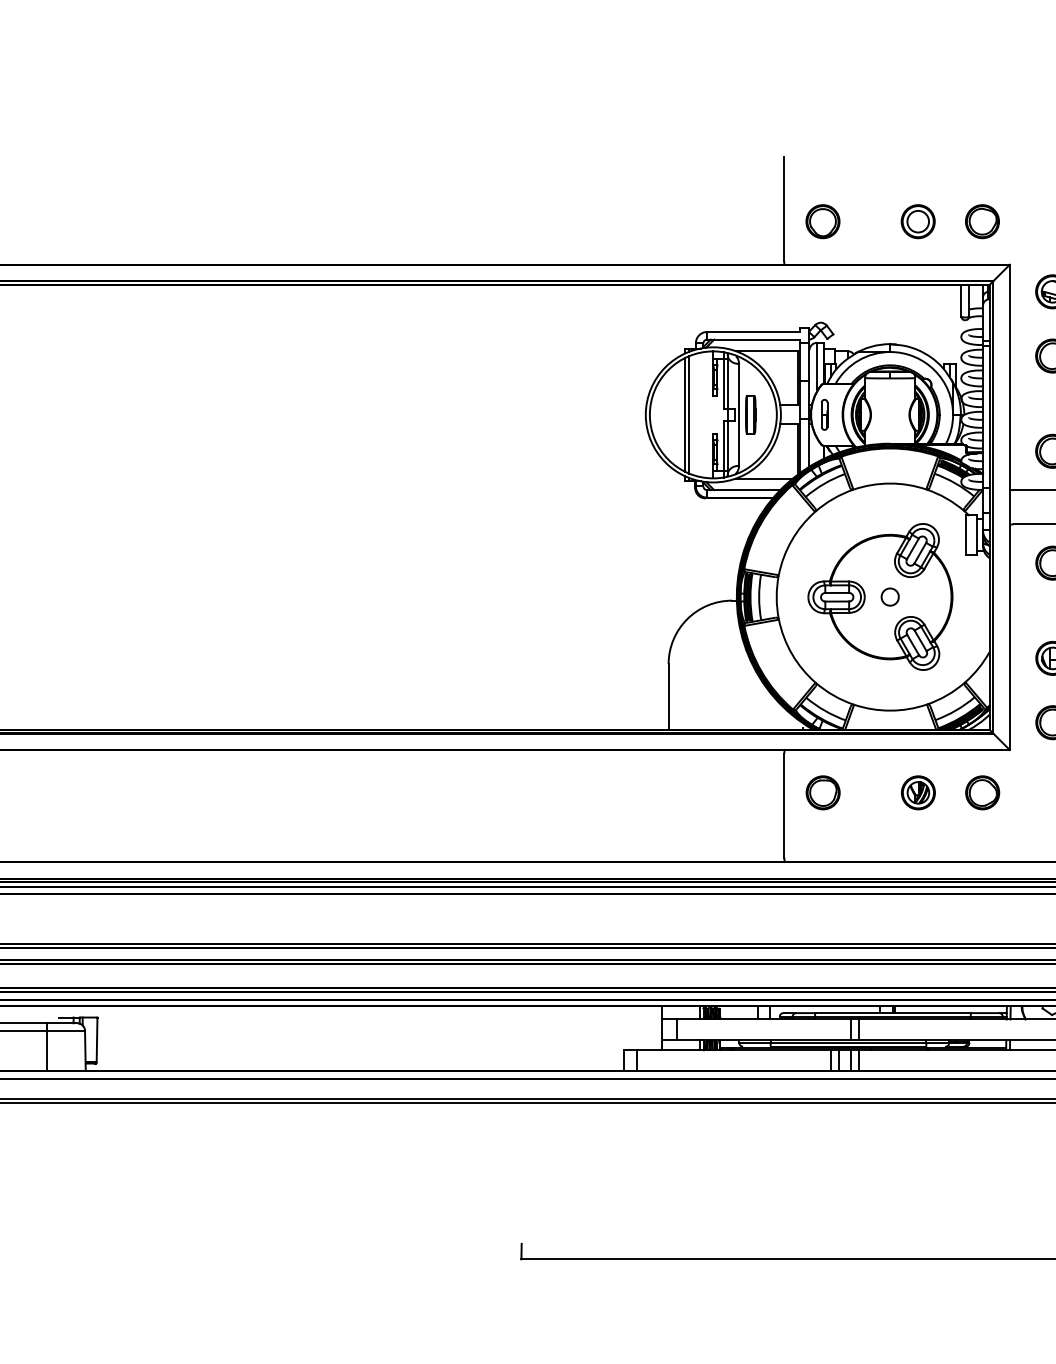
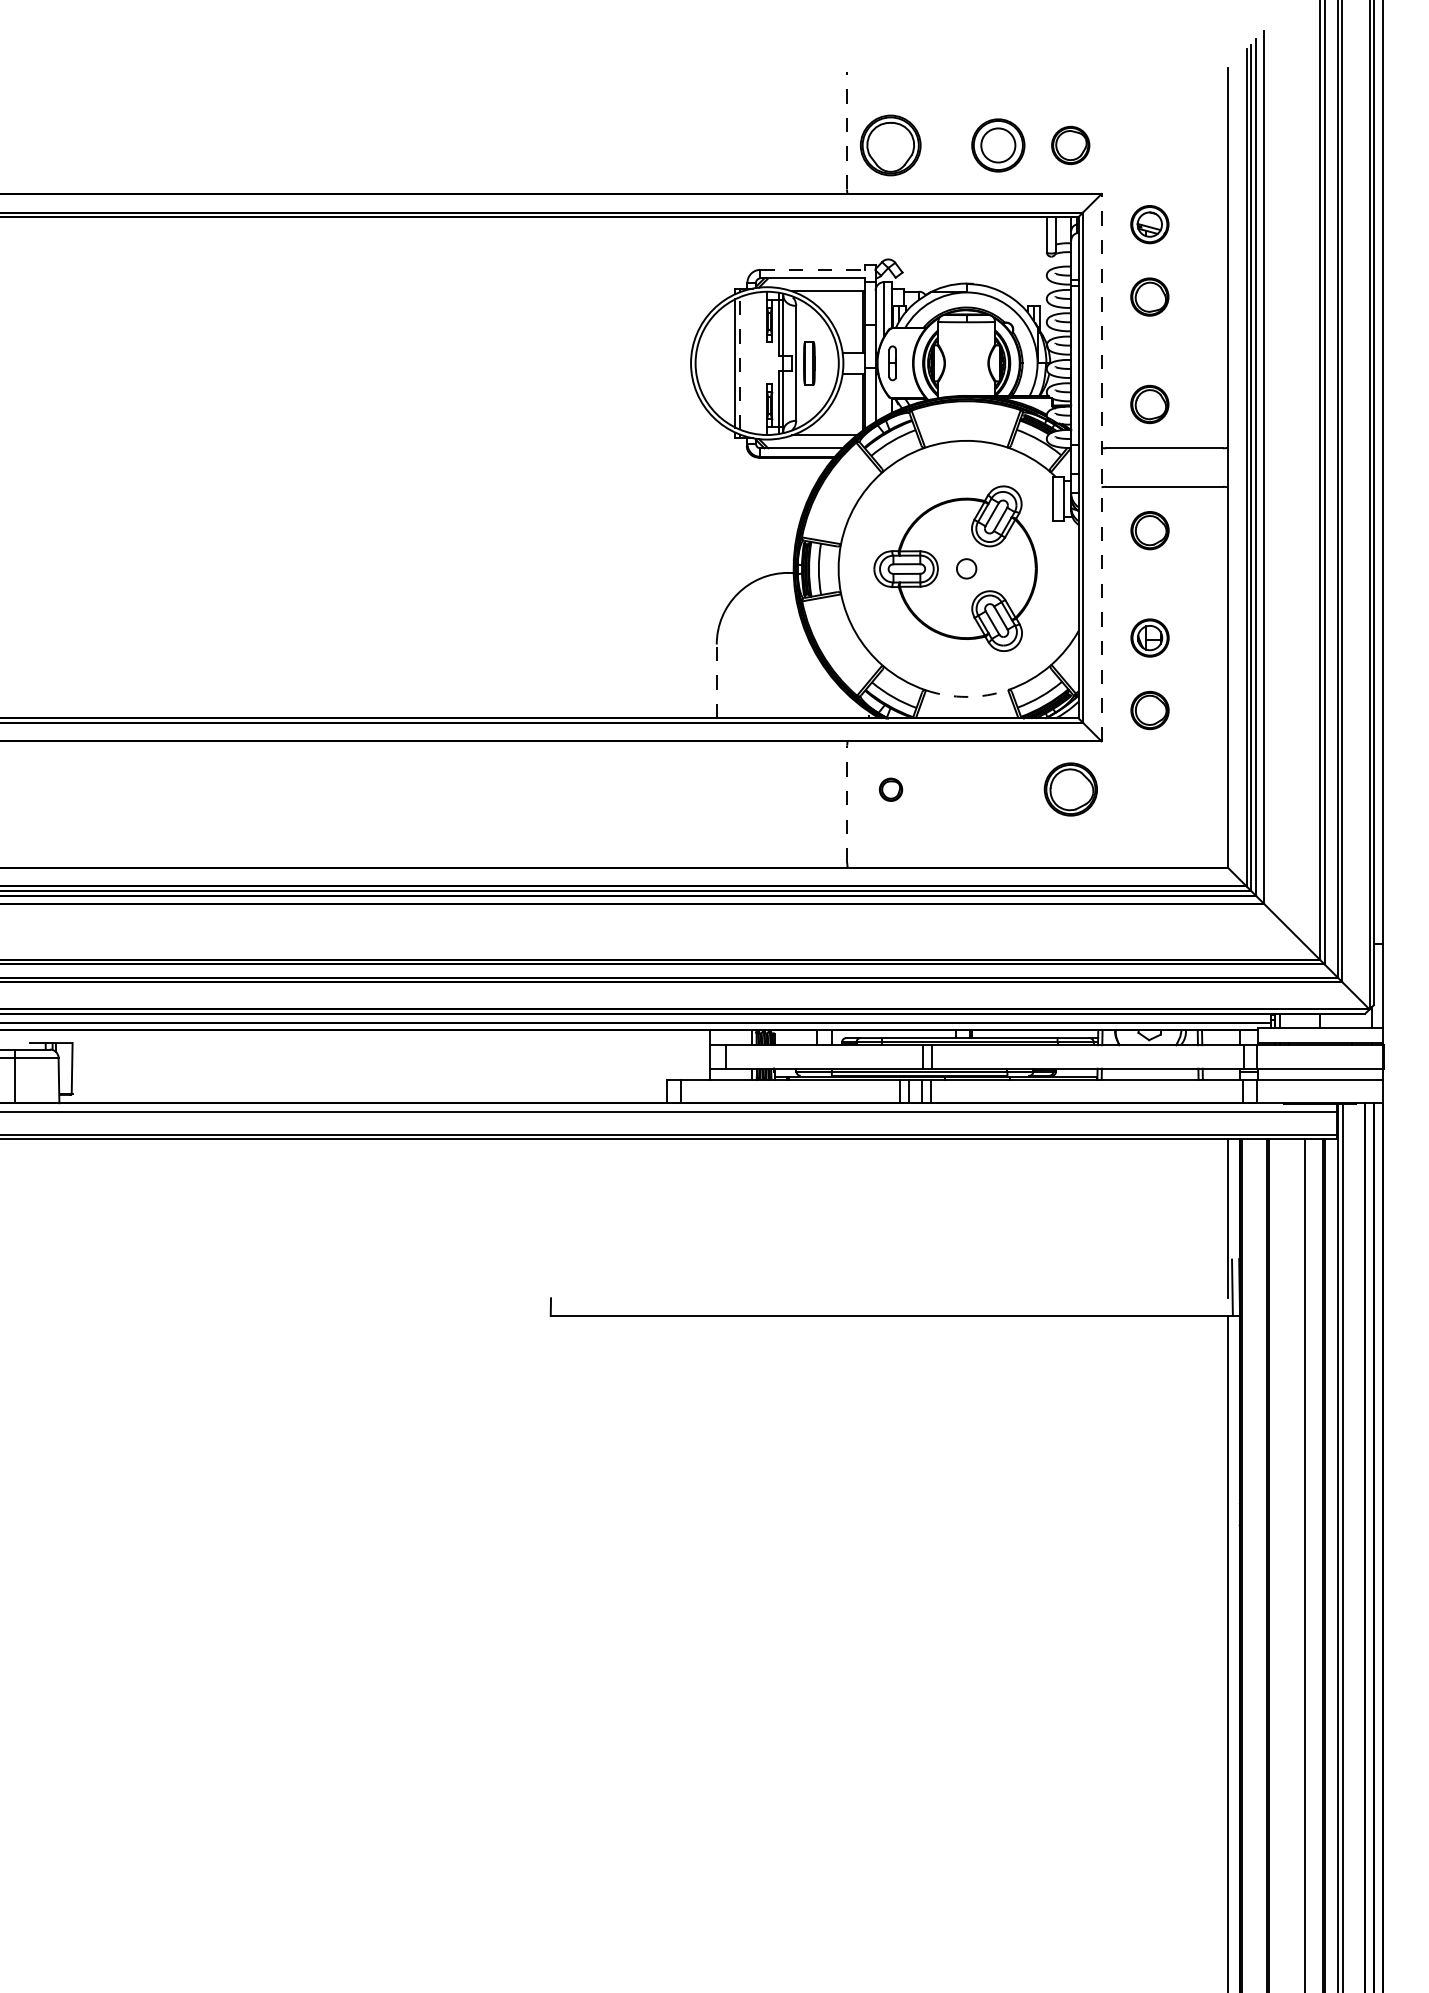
line: (783, 208) -> (846, 130), solid -> dashed
part: (822, 221) -> (890, 145), size x1.6
part: (917, 221) -> (997, 145), size x1.4
line: (754, 331) -> (813, 269), solid -> dashed
line: (689, 414) -> (740, 362), solid -> dashed
line: (1009, 507) -> (1101, 467), solid -> dashed
line: (668, 696) -> (716, 681), solid -> dashed
arc: (890, 710) -> (967, 696), solid -> dashed
part: (822, 792) -> (890, 789), size x0.6
part: (917, 792) -> (997, 789), removed
part: (982, 792) -> (1070, 789), size x1.4
line: (784, 806) -> (847, 804), solid -> dashed

